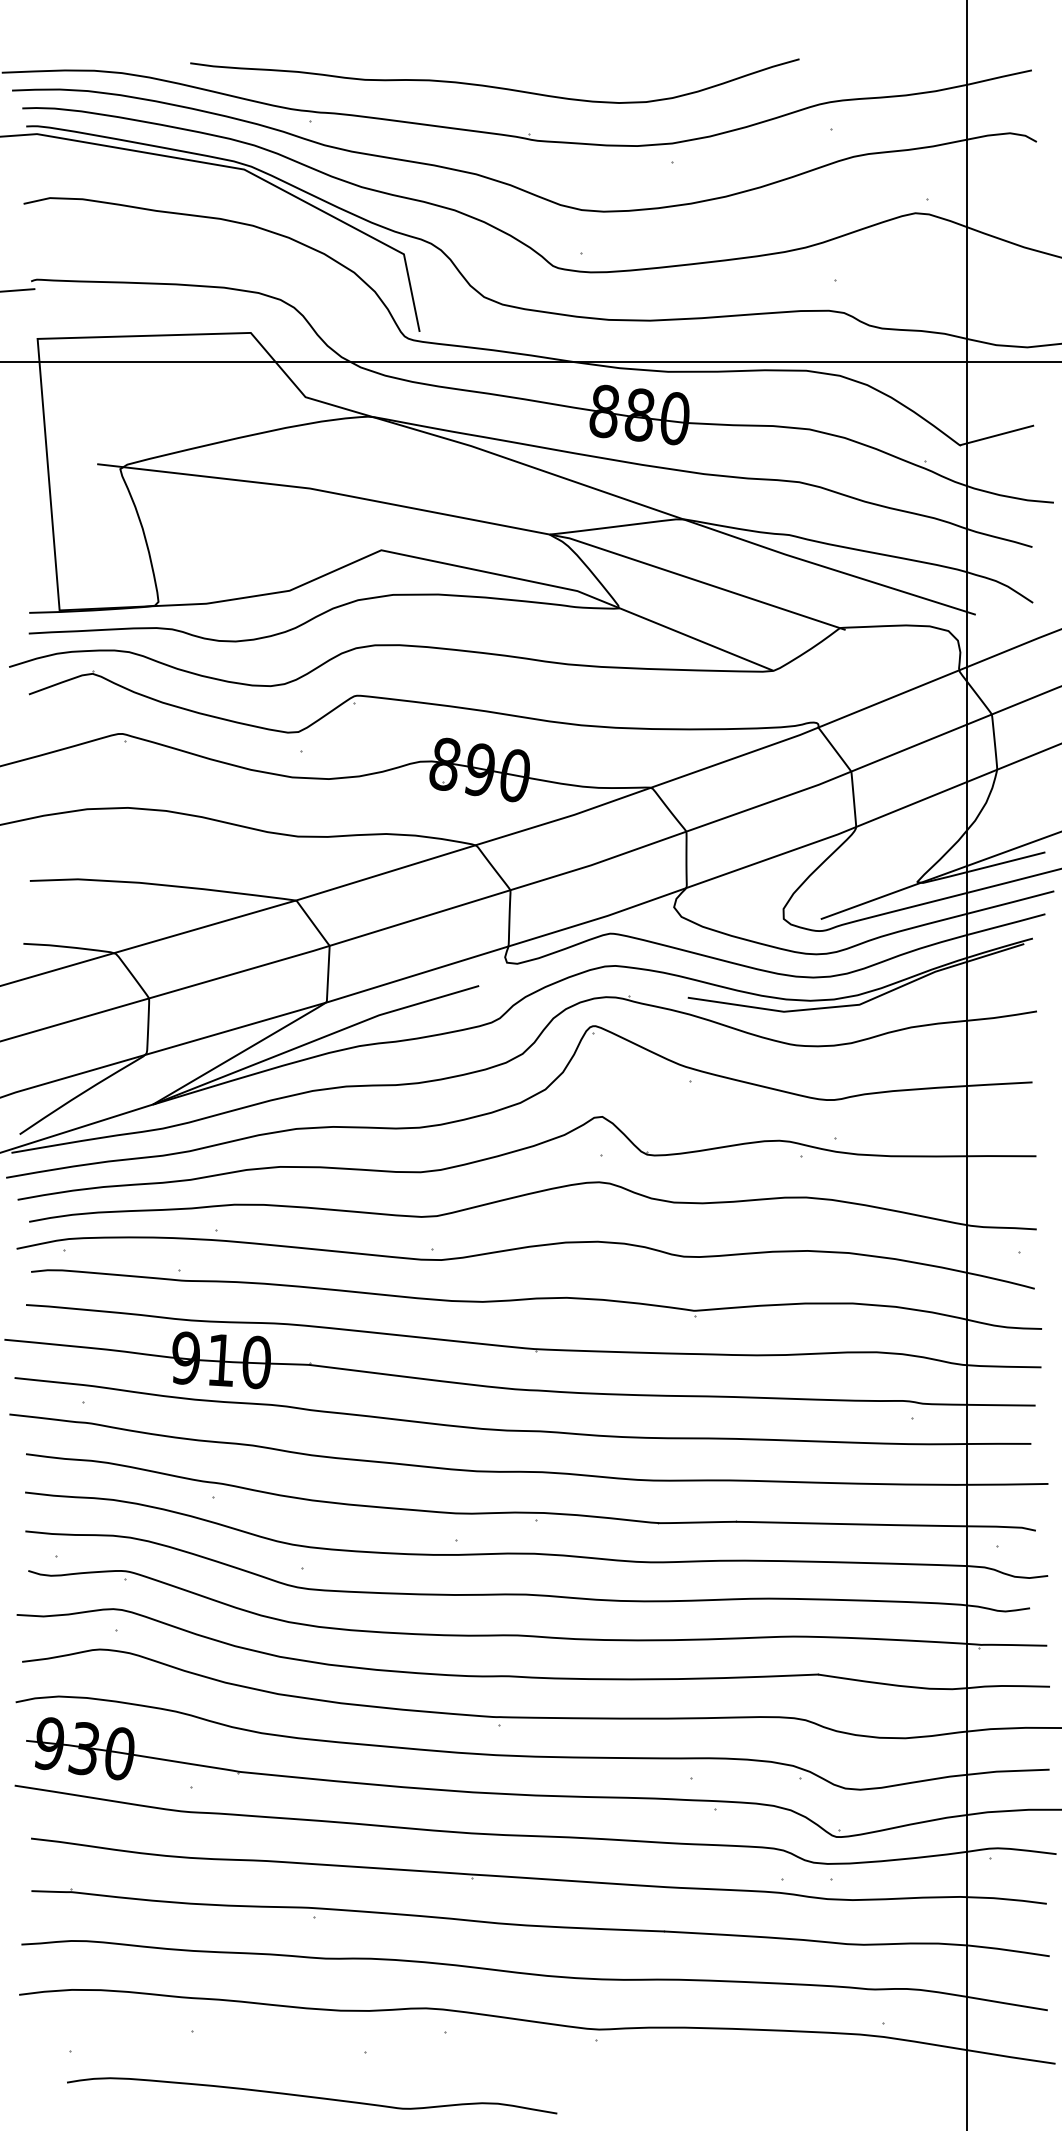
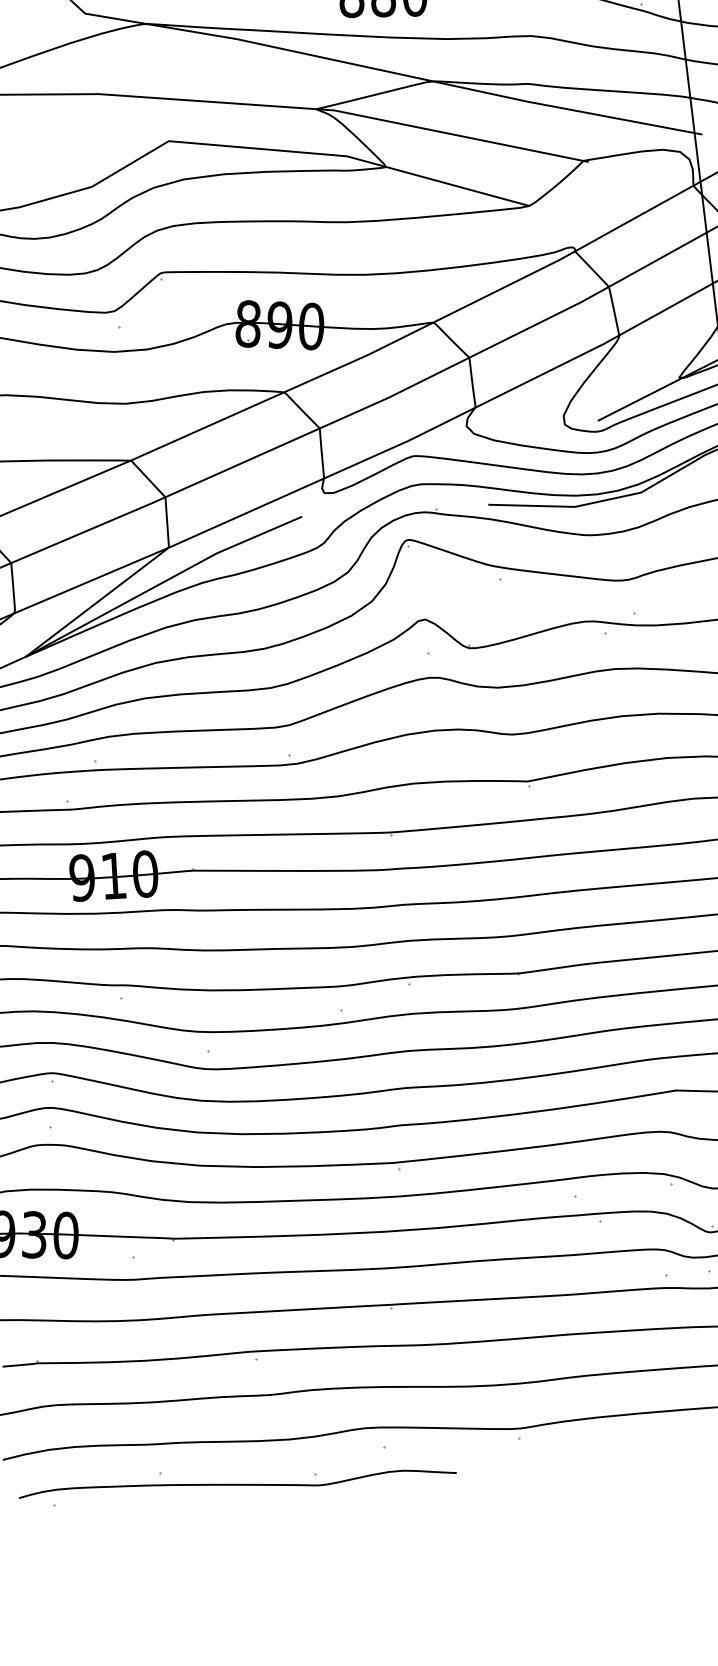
curve: (312, 2096) -> (237, 1484), moved

